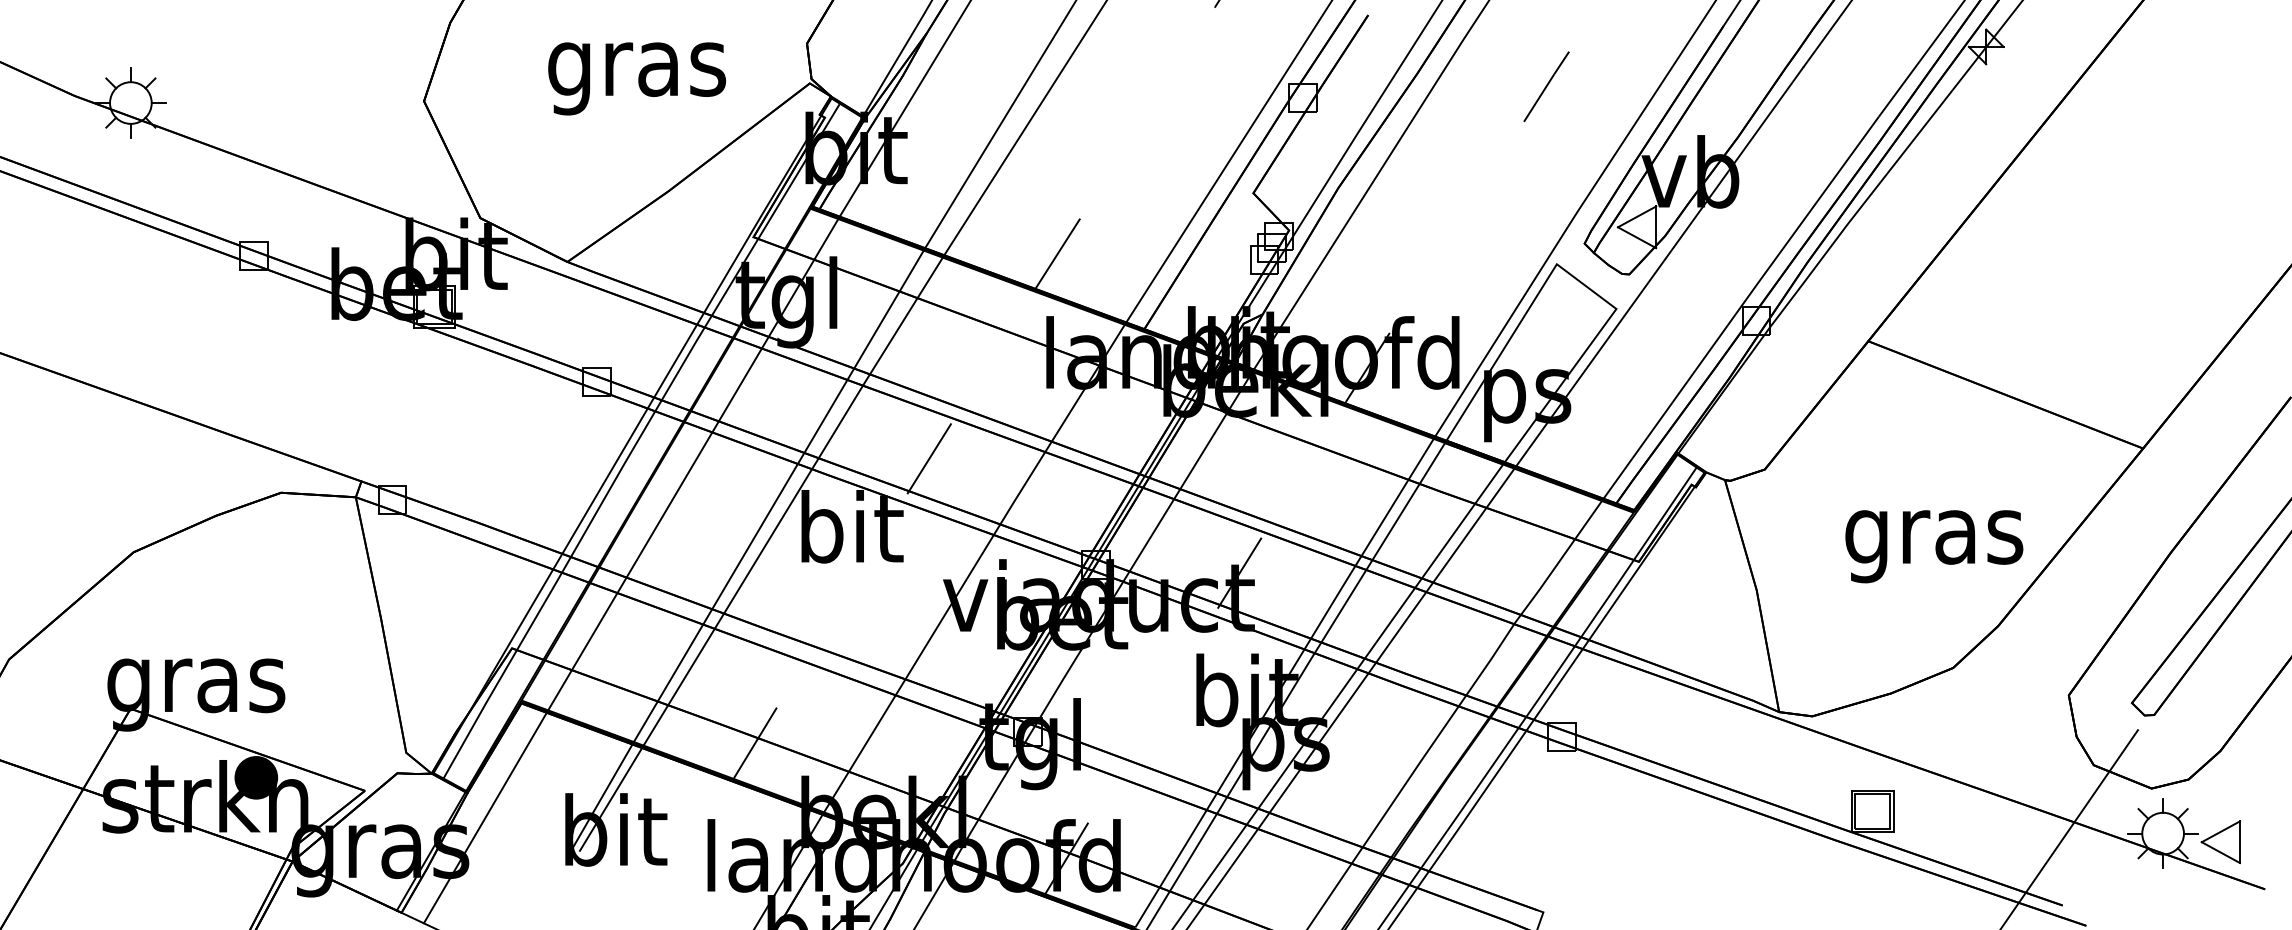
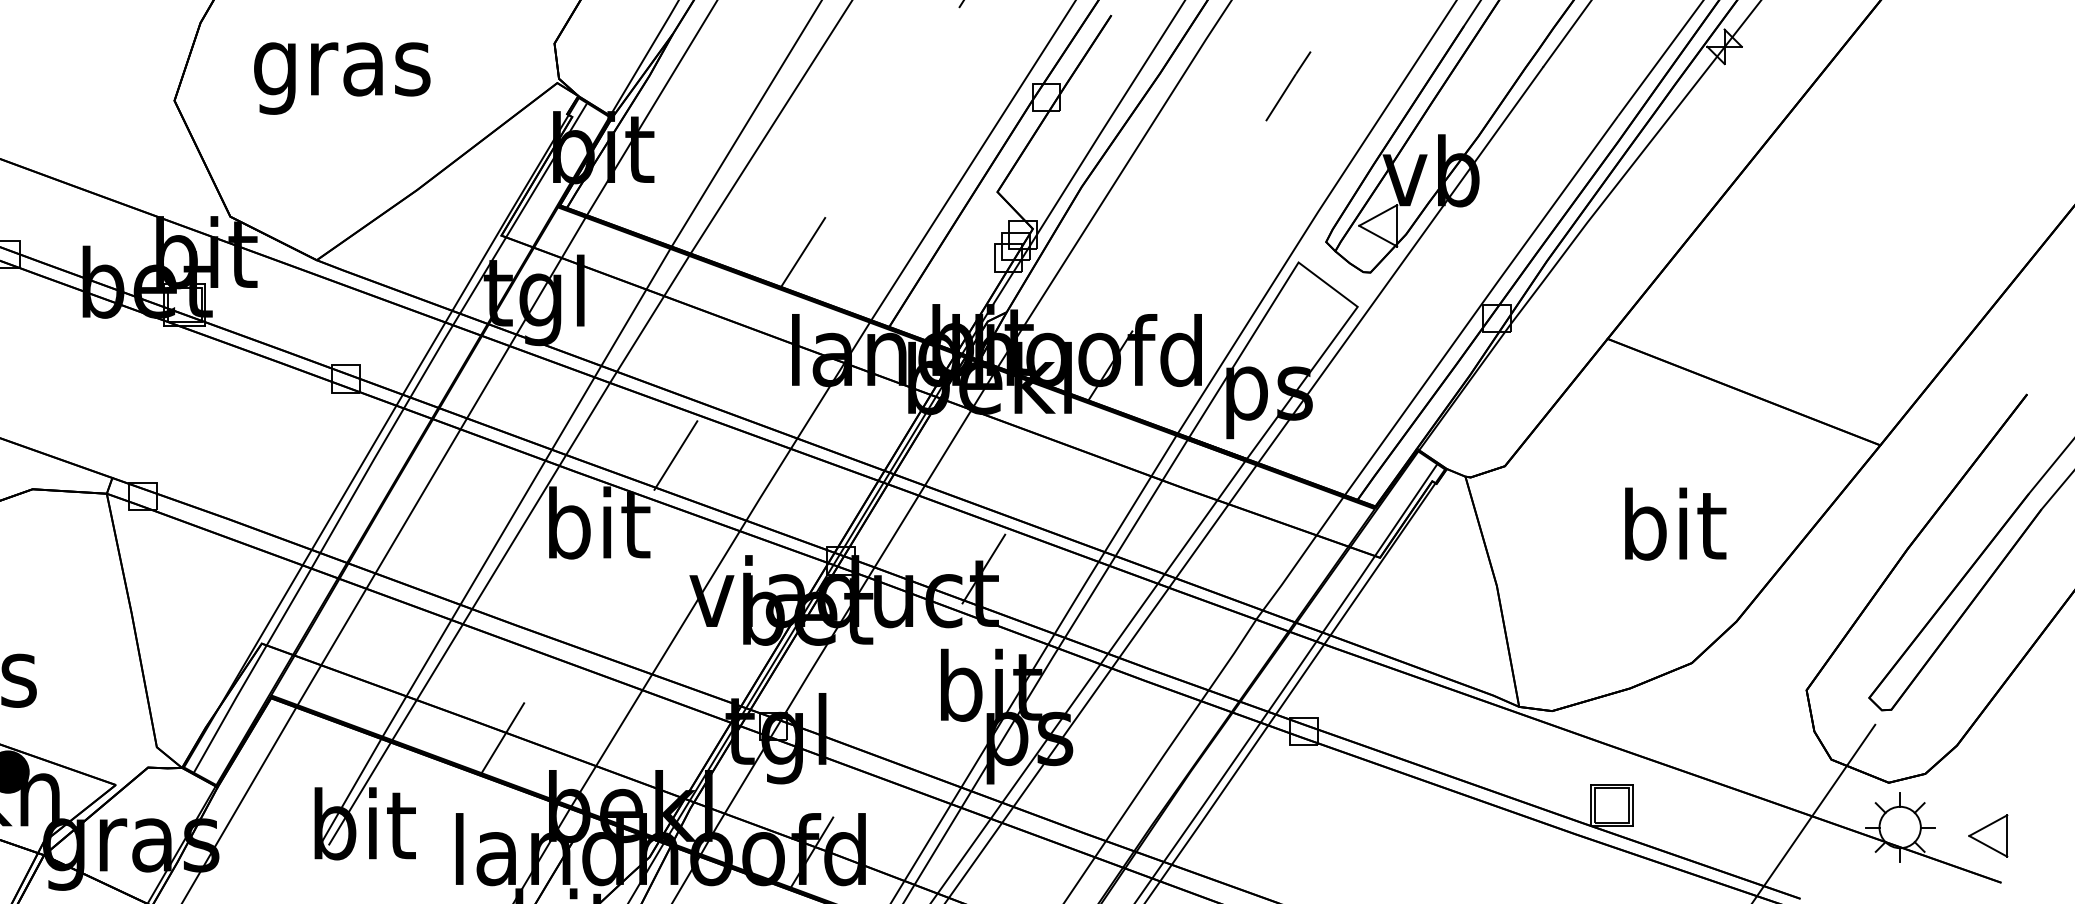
text: (637, 78) -> (342, 78), moved
text: (1934, 537) -> (1673, 533), gras -> bit
part: (2220, 842) -> (1987, 836), moved

